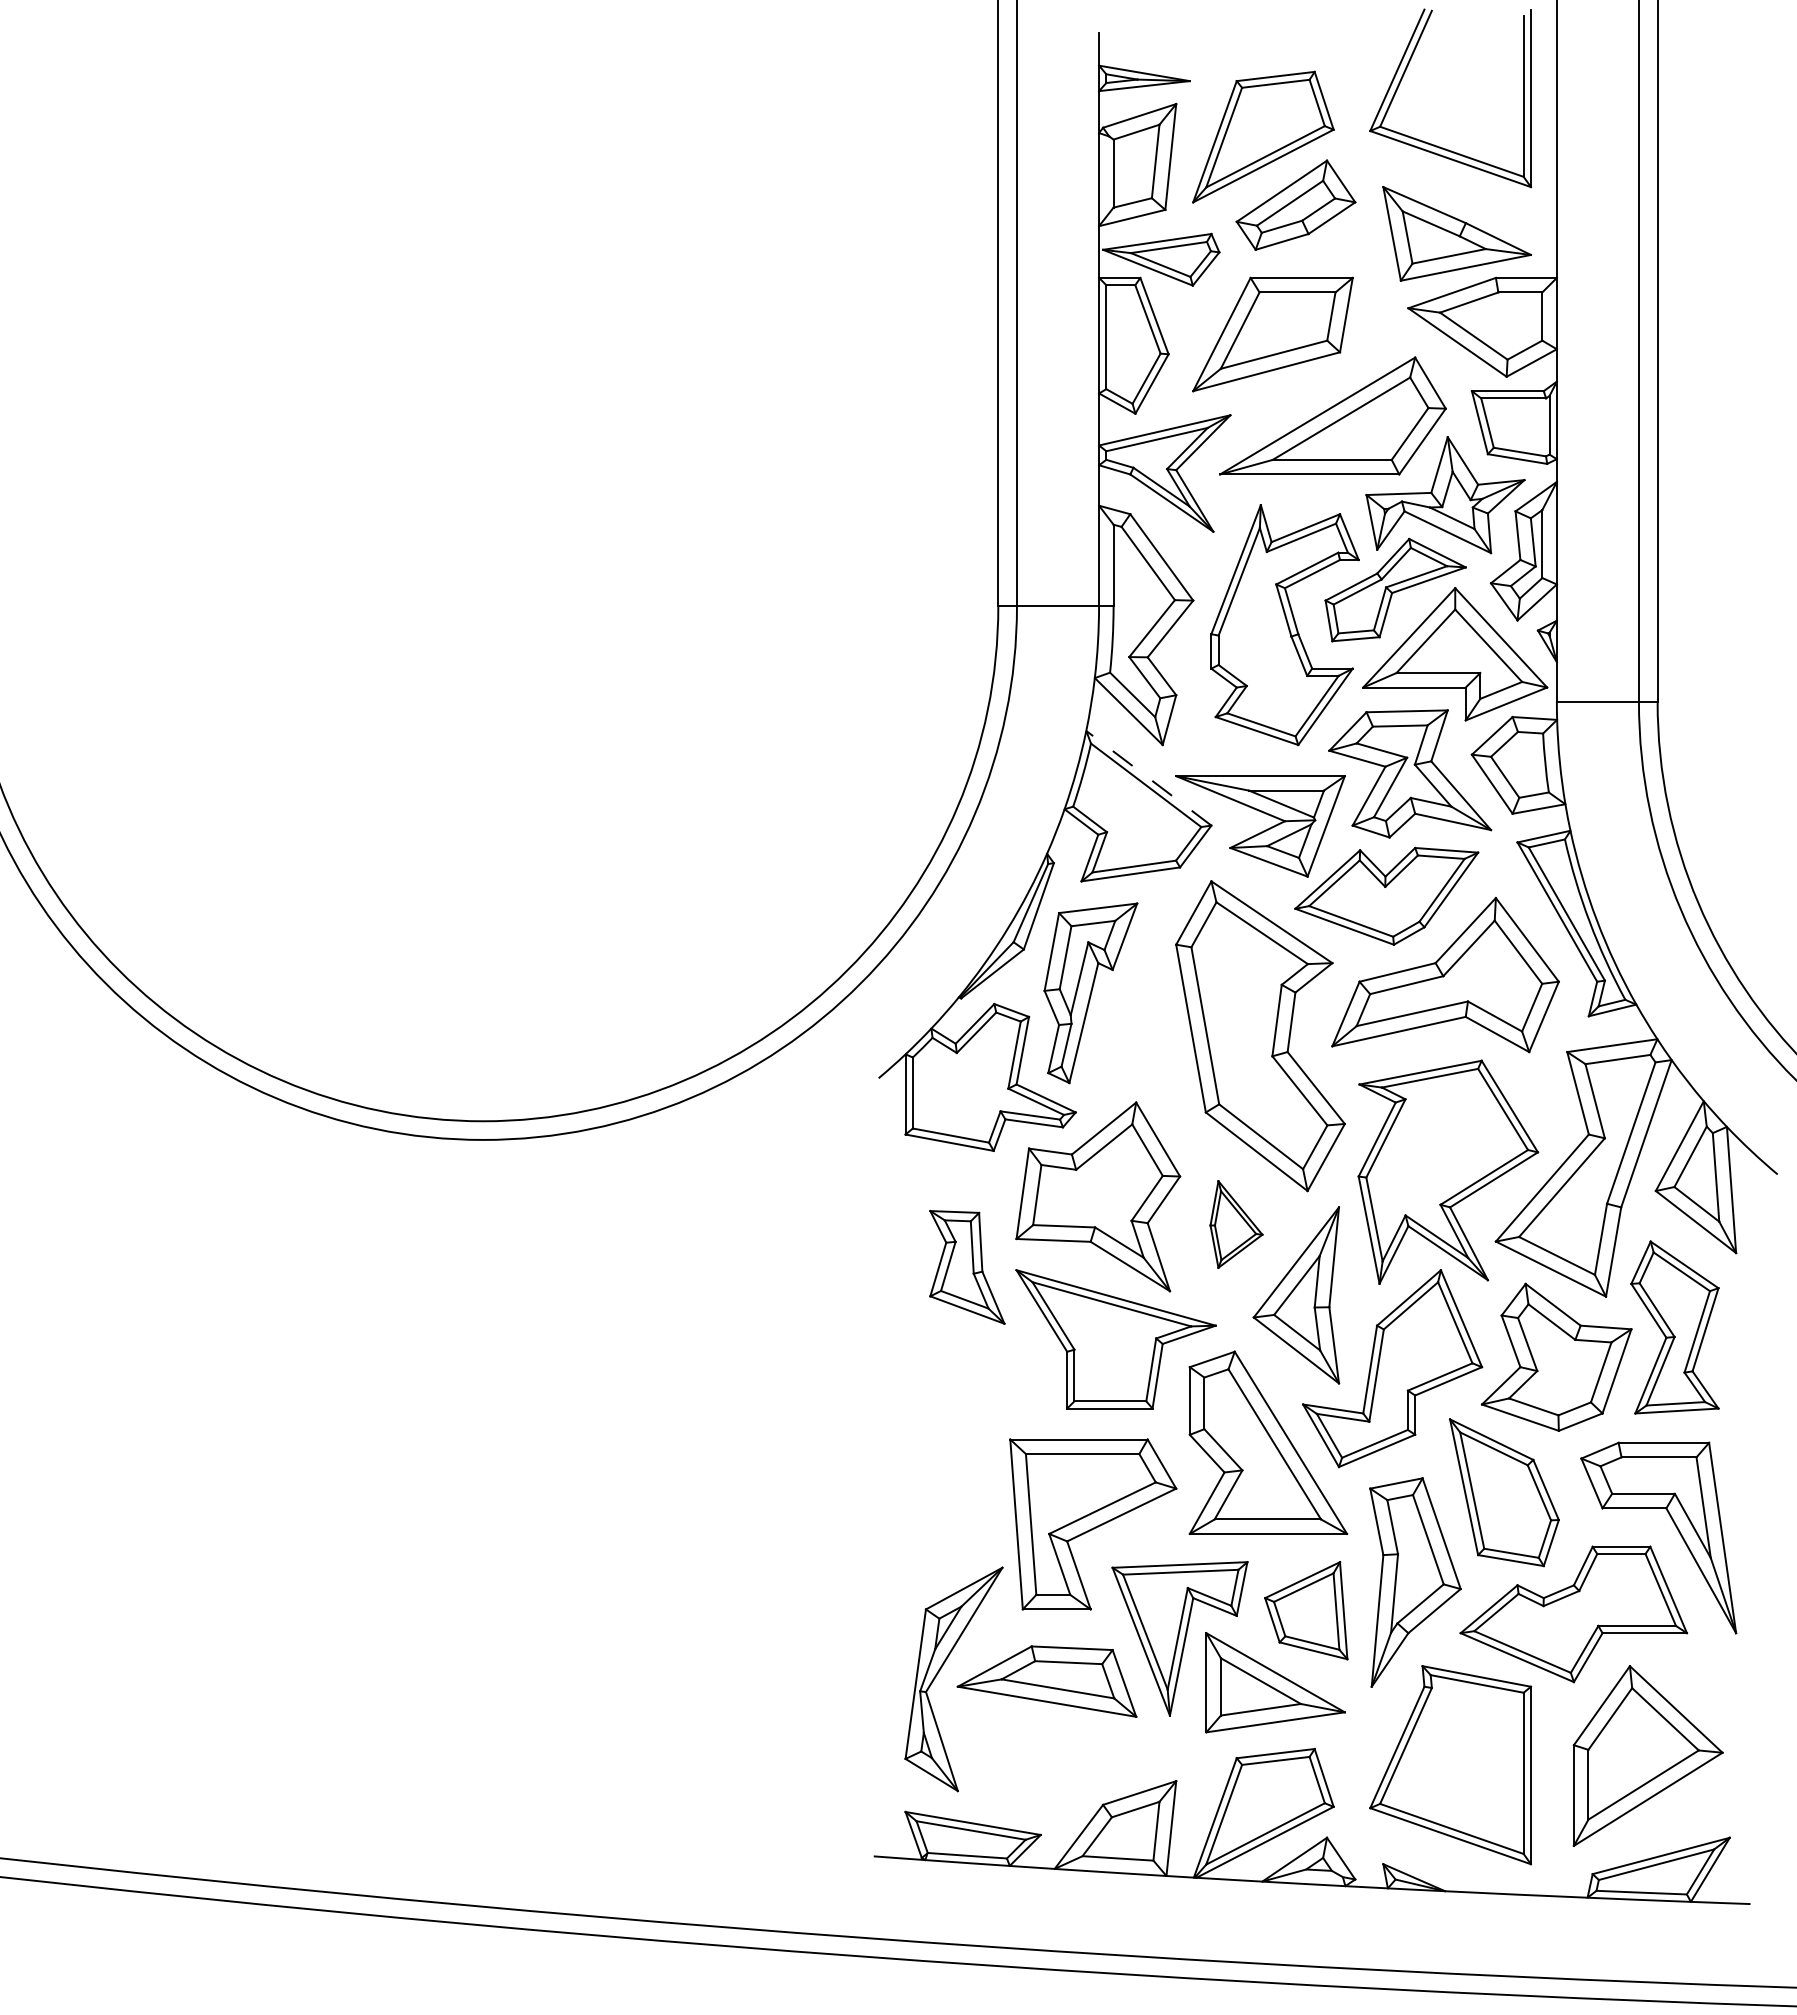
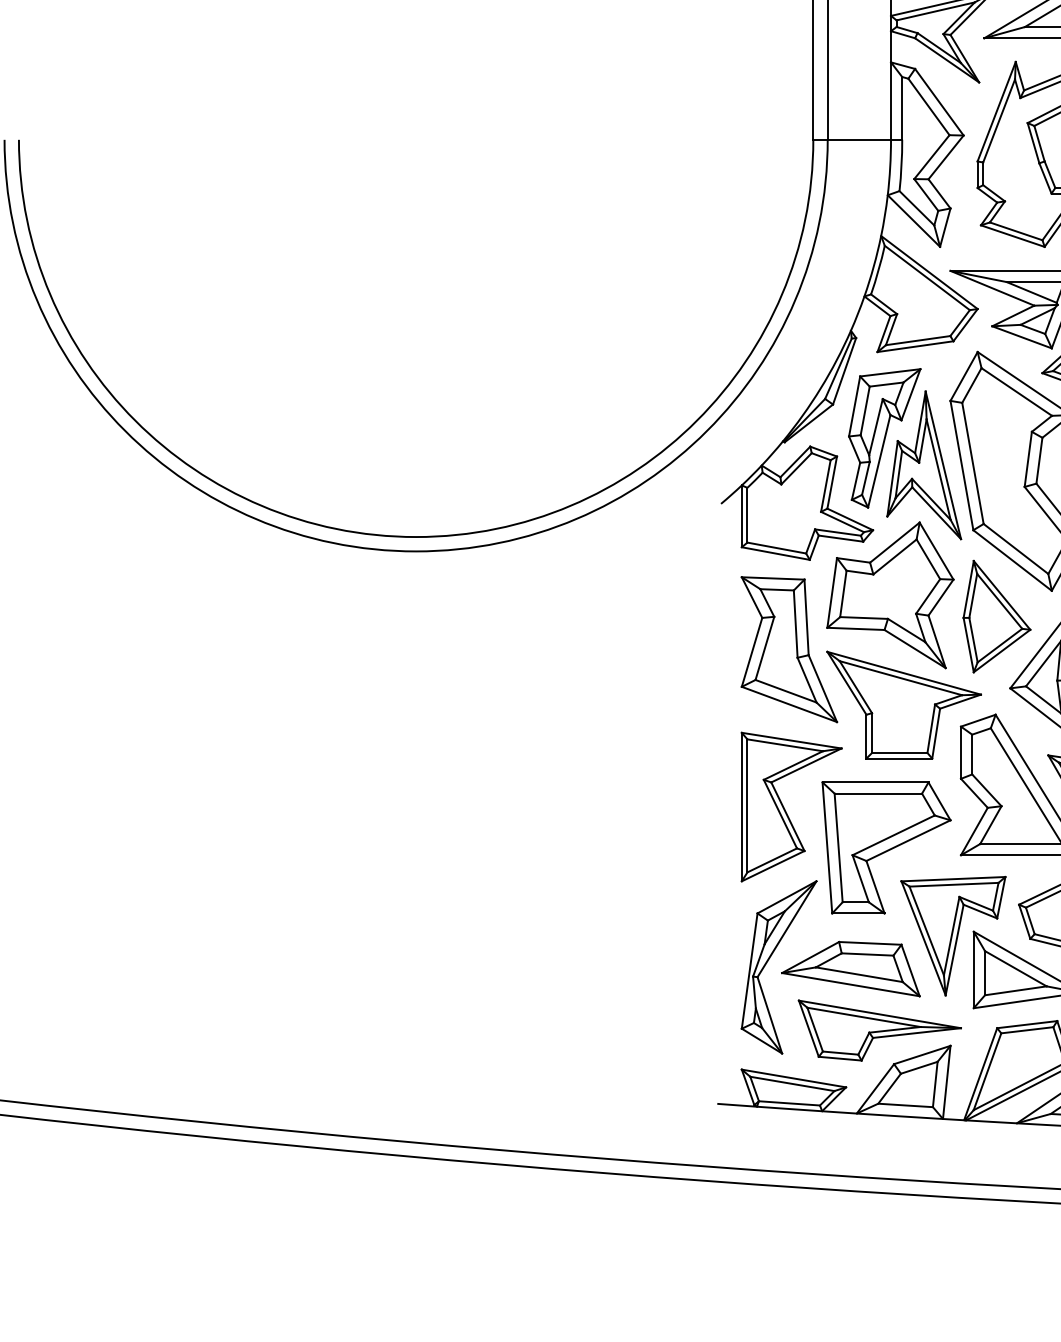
line: (1148, 777) -> (929, 271), dashed -> solid
part: (1141, 1028) -> (923, 465), added
part: (1236, 1224) -> (996, 616), size x1.67
part: (967, 1267) -> (789, 649), size x1.67
part: (962, 1475) -> (785, 810), added
part: (1084, 1761) -> (879, 1030), added

